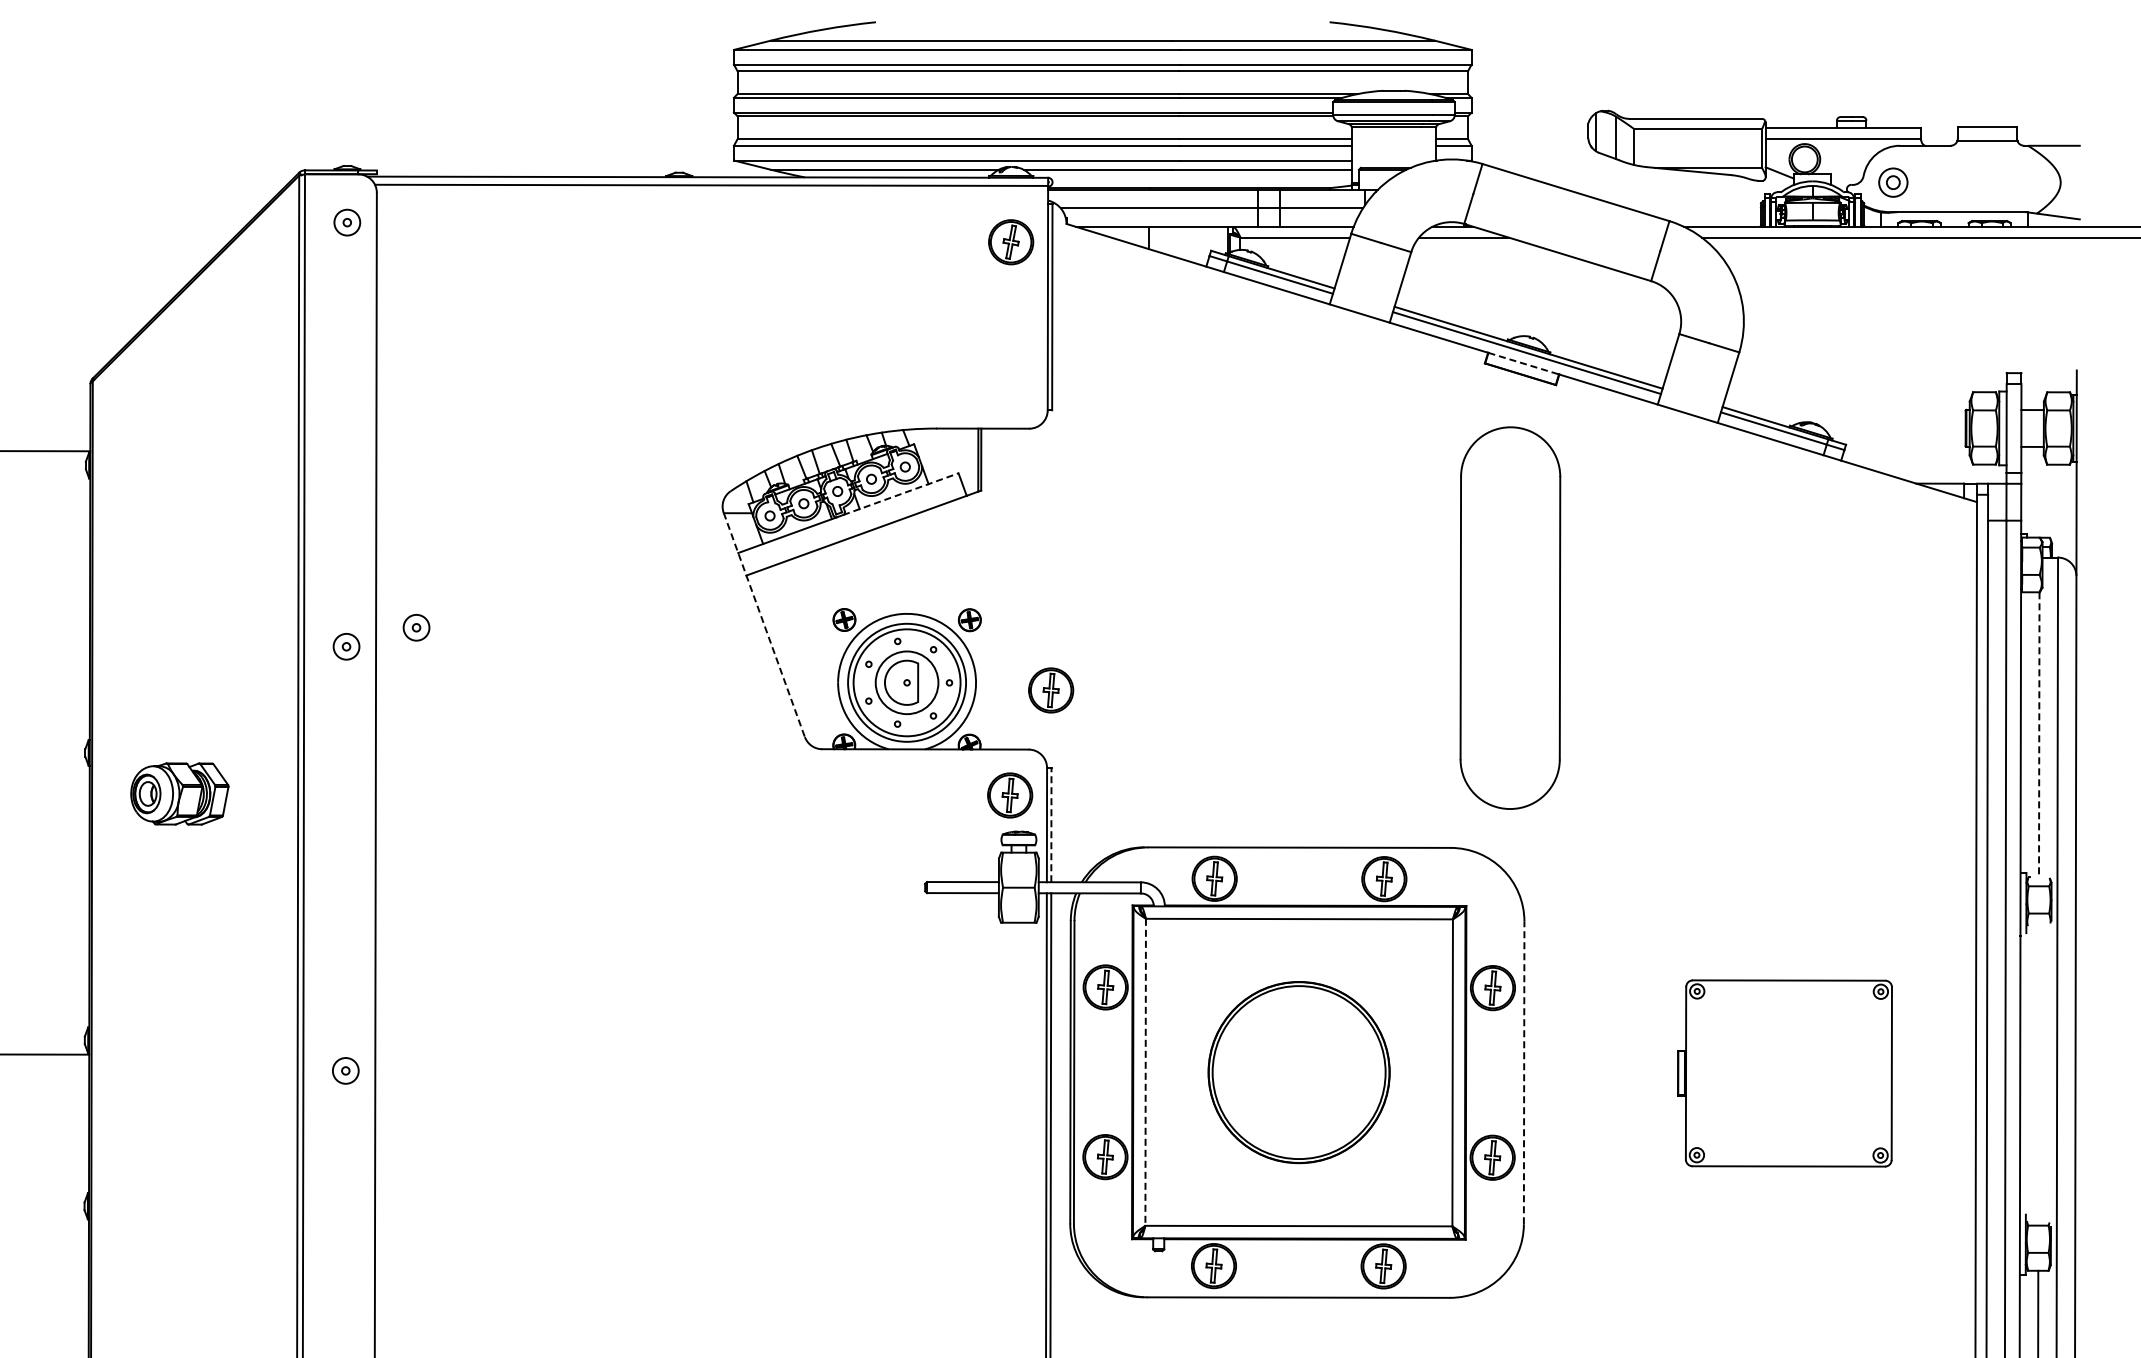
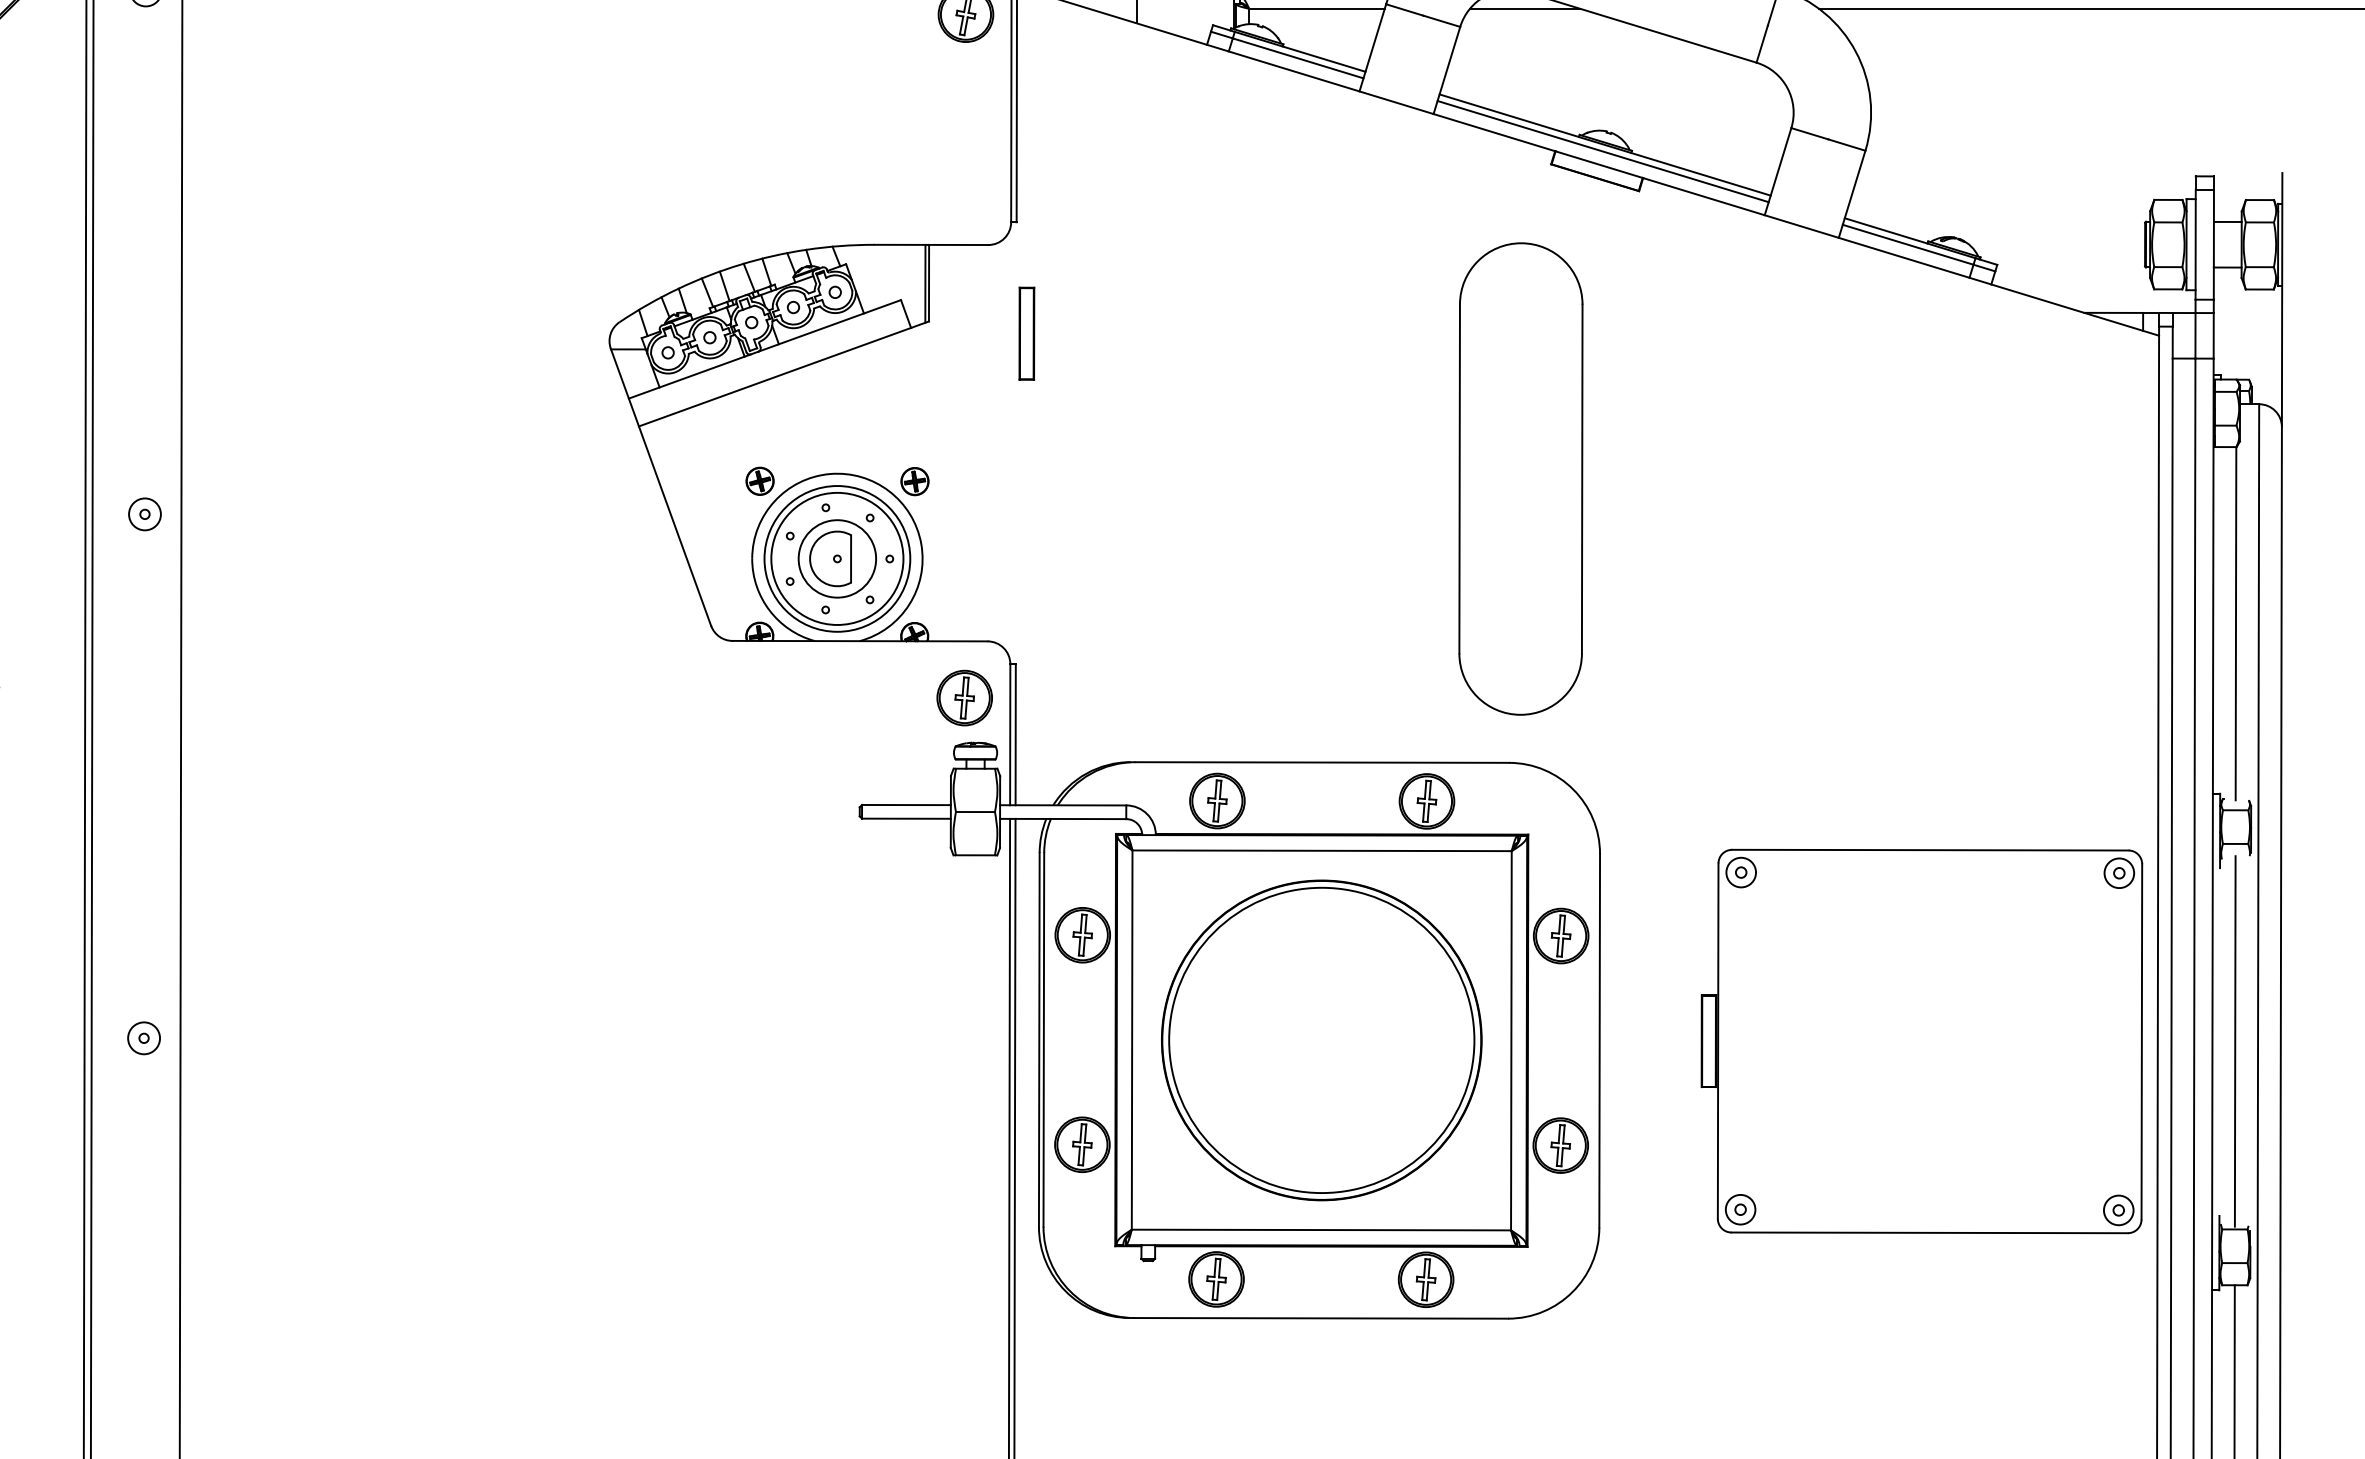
line: (1523, 363) -> (1598, 164), dashed -> solid
line: (901, 494) -> (830, 326), dashed -> solid
part: (1060, 500) -> (1026, 333), added
part: (1510, 617) -> (1521, 478), moved
line: (764, 625) -> (661, 488), dashed -> solid
part: (416, 627) -> (231, 490), removed
part: (1051, 690) -> (1015, 568), removed
line: (2039, 735) -> (2236, 623), dashed -> solid
line: (1051, 824) -> (1015, 733), dashed -> solid
line: (1145, 1072) -> (1131, 1040), dashed -> solid
part: (1298, 1072) -> (1320, 1040), size x1.43
line: (1524, 1072) -> (1600, 1040), dashed -> solid
part: (1784, 1073) -> (1921, 1041), size x1.67
line: (2038, 1073) -> (2235, 1041), added

